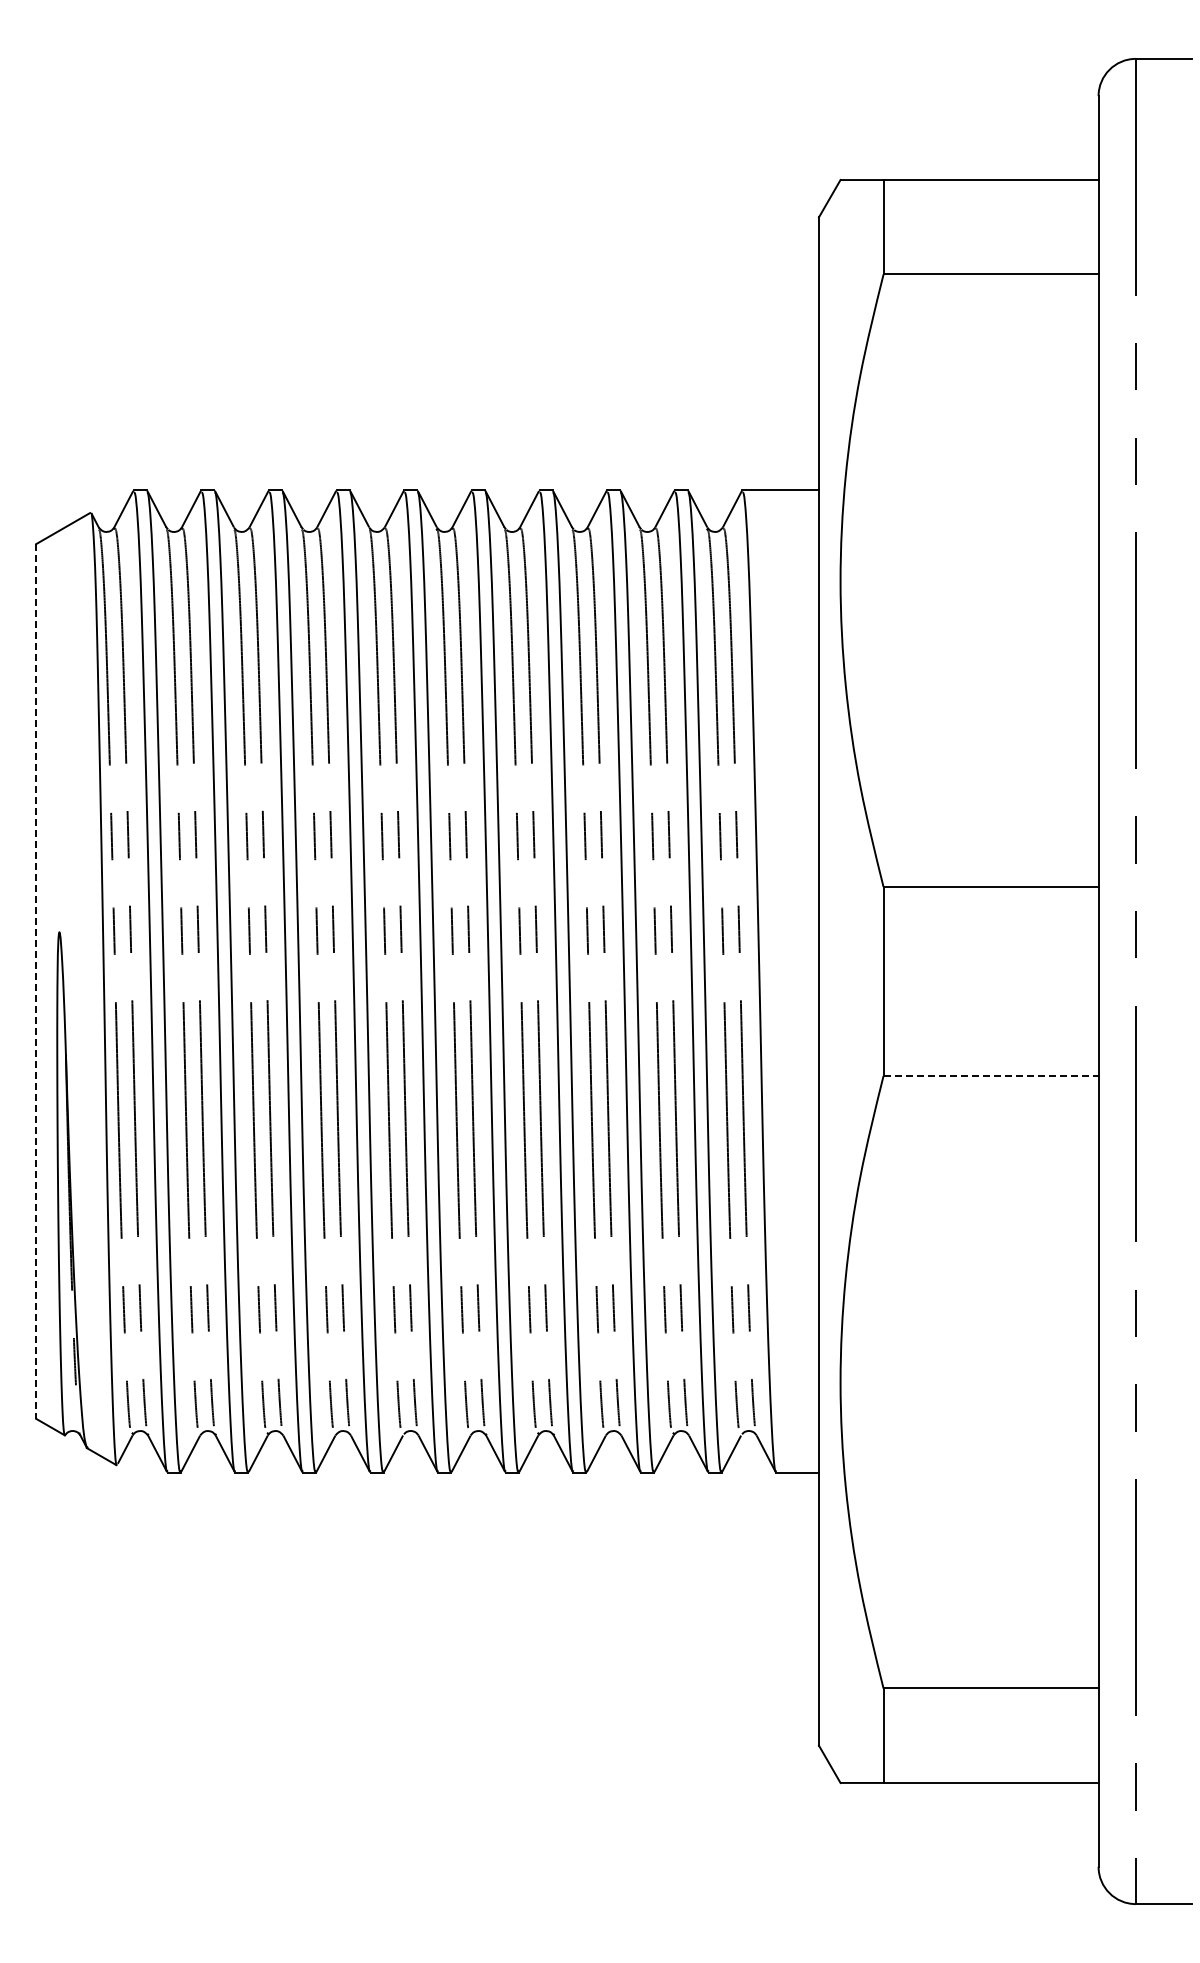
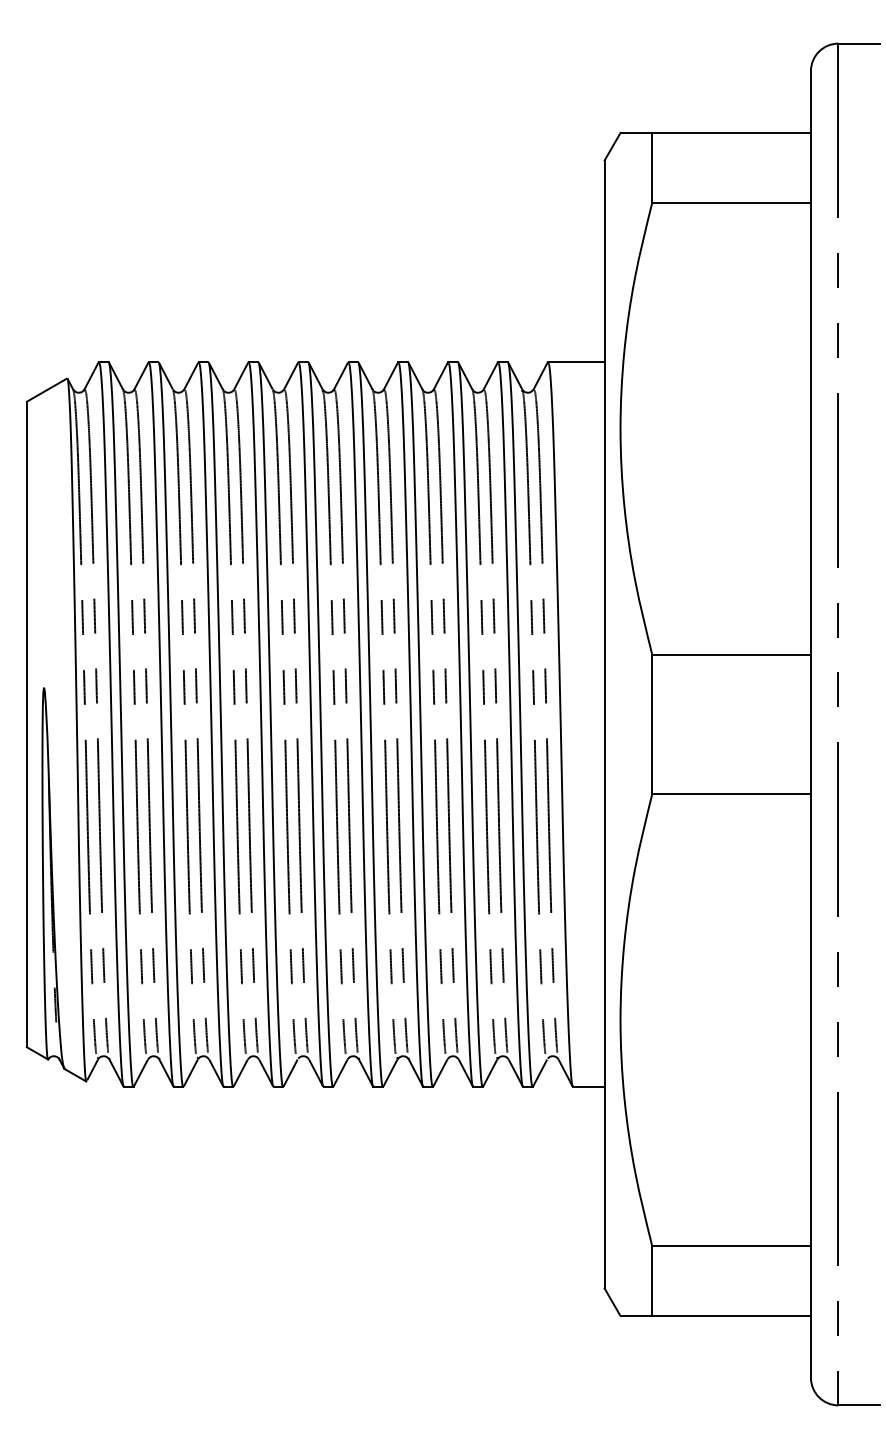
line: (36, 981) -> (27, 724), dashed -> solid
line: (991, 1075) -> (731, 793), dashed -> solid

